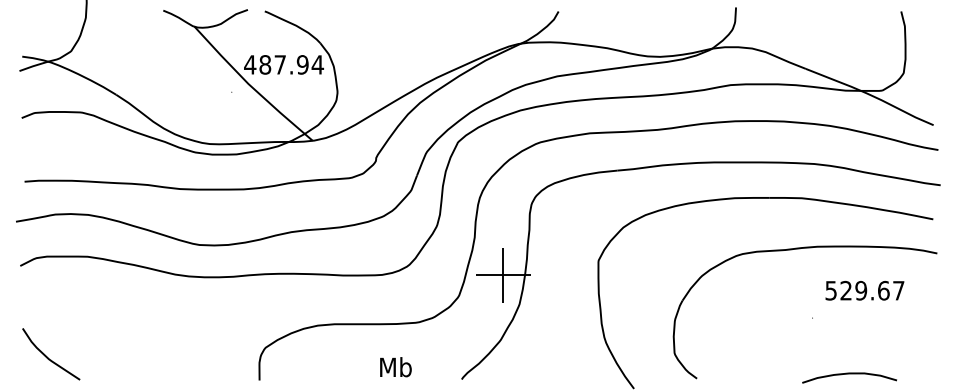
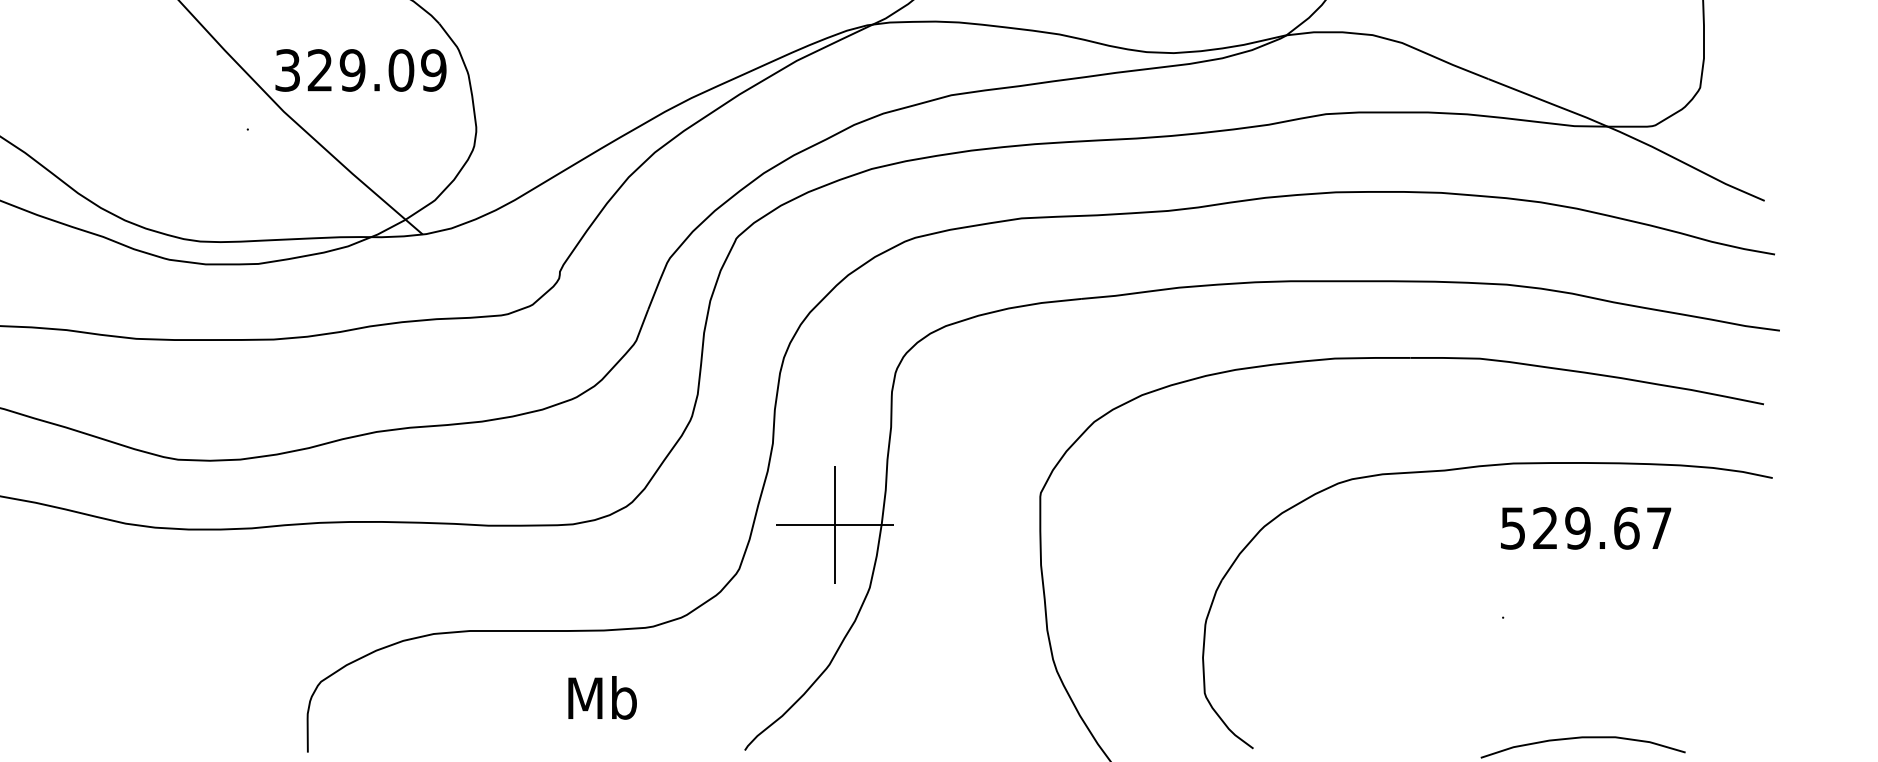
text: (284, 64) -> (361, 69), 487.94 -> 329.09
text: (864, 290) -> (1585, 527), moved
text: (395, 367) -> (601, 698), moved

